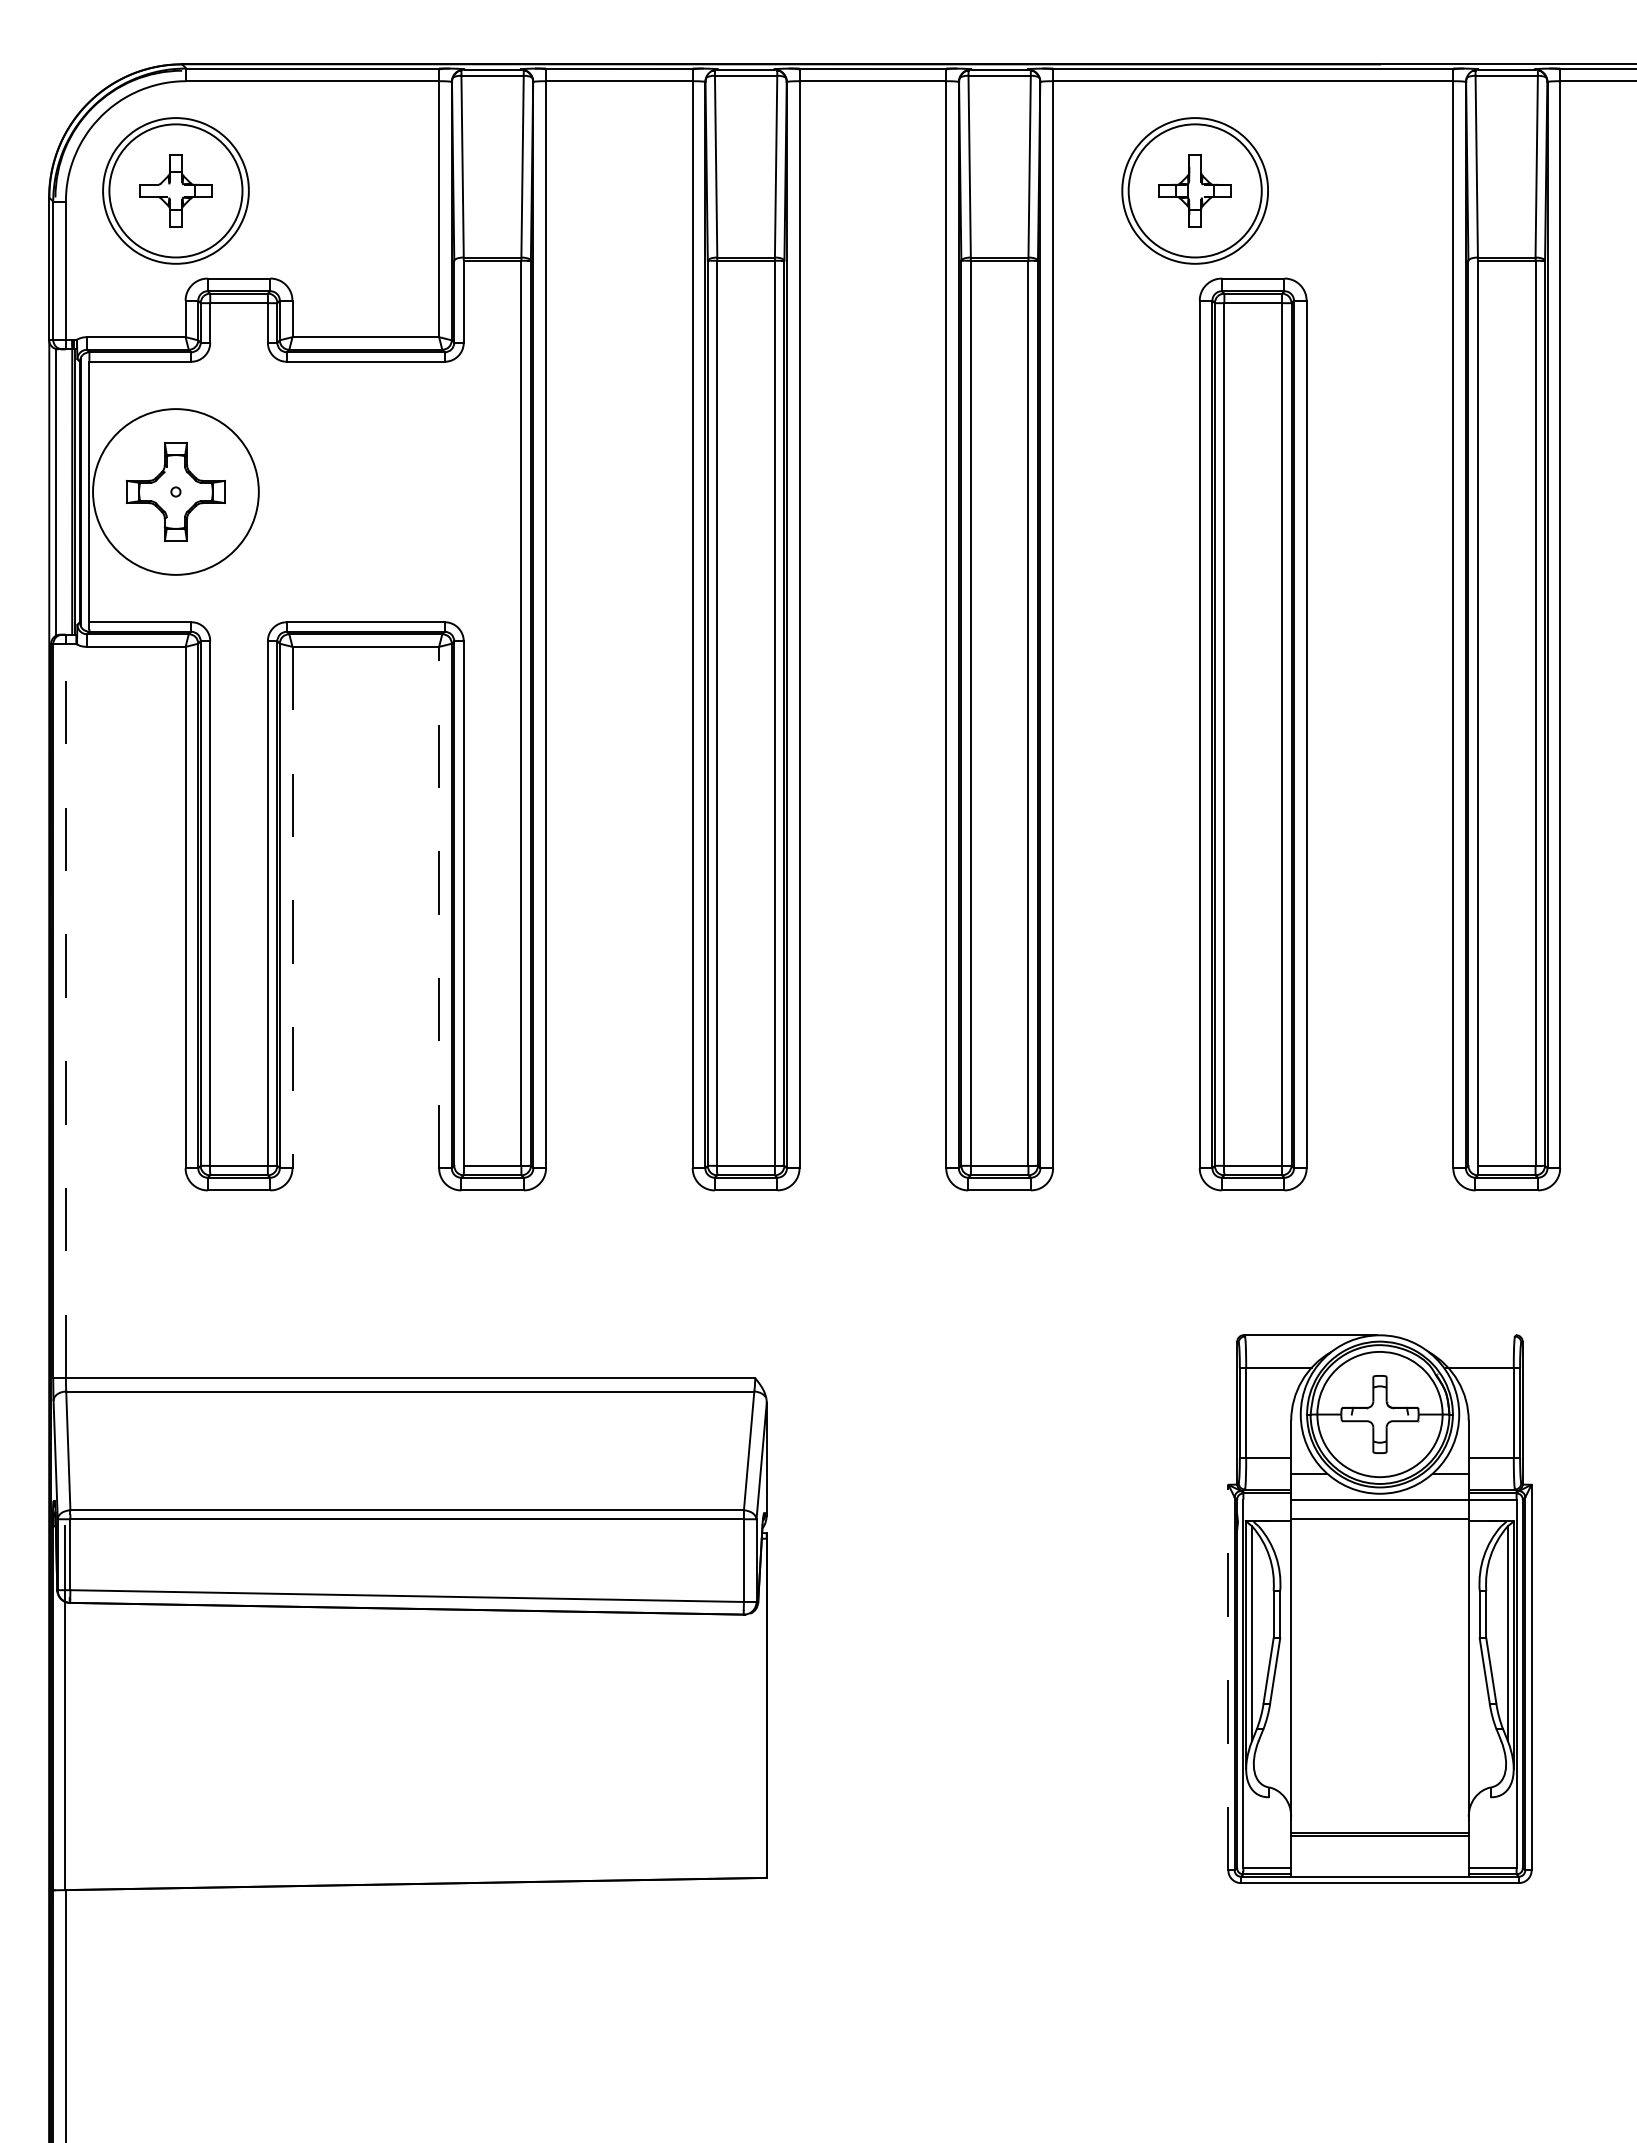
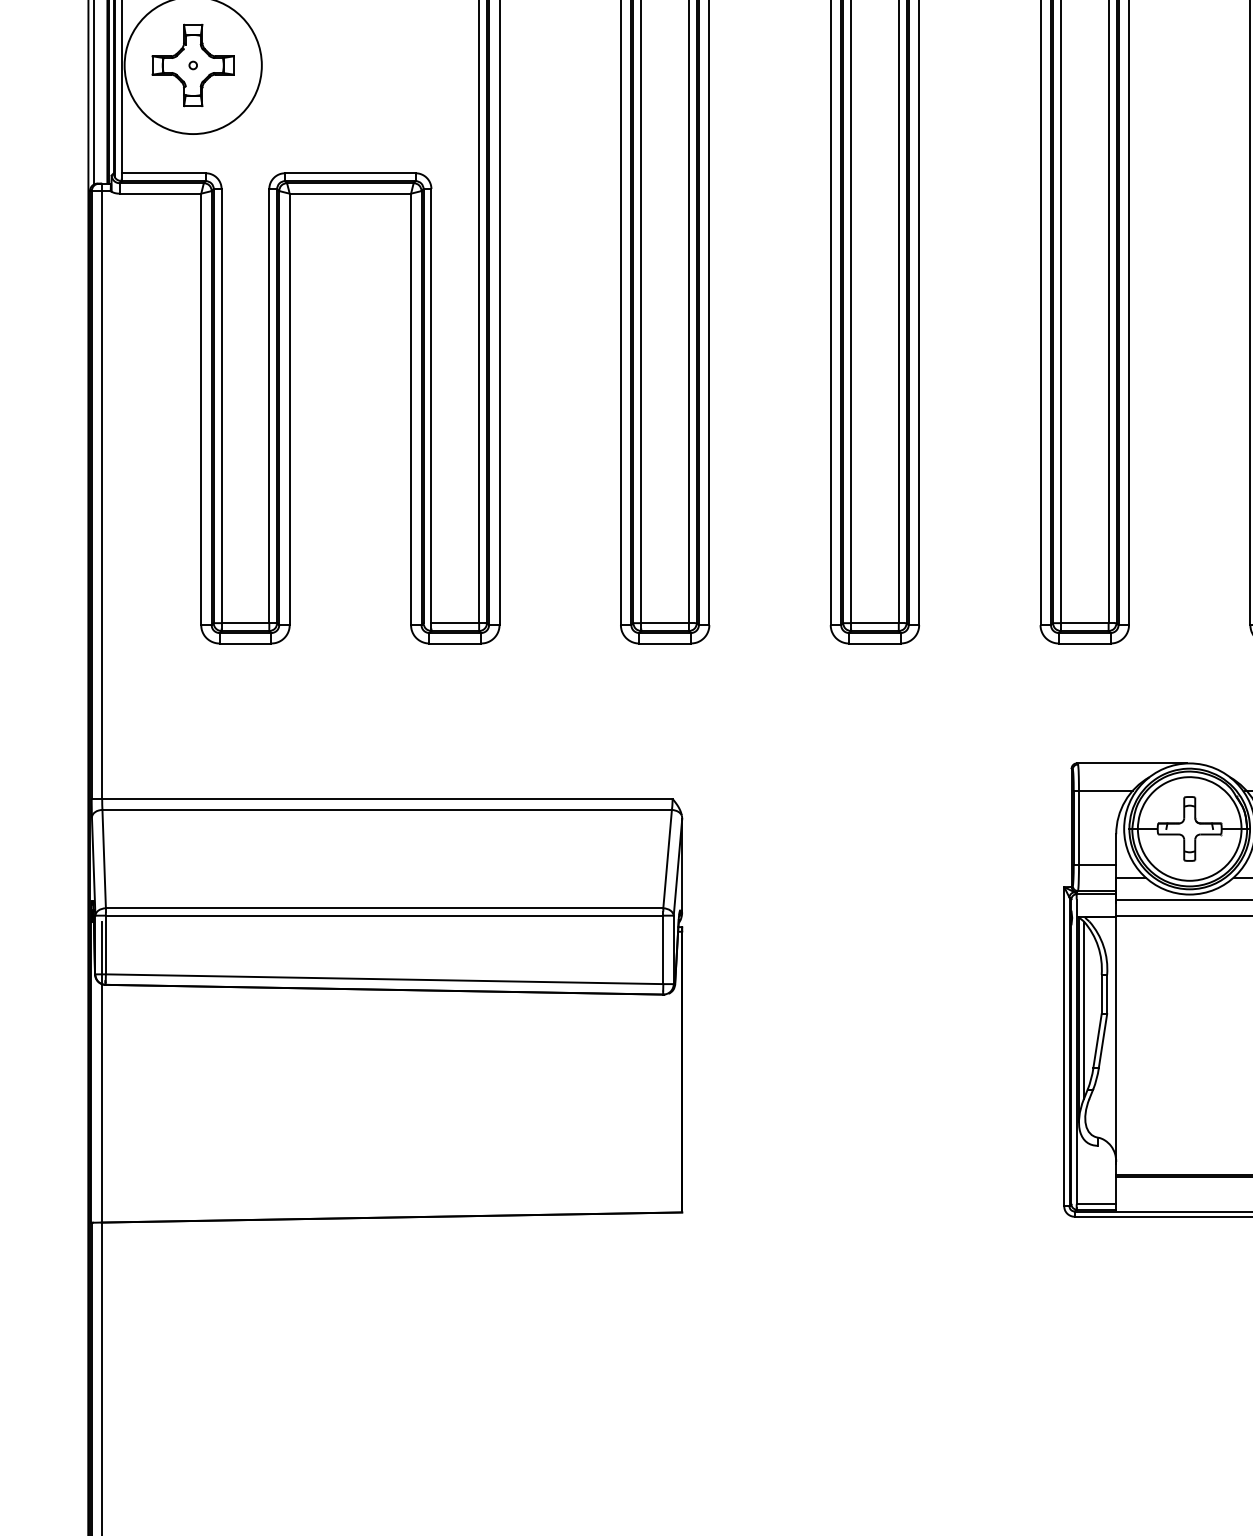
line: (292, 907) -> (289, 409), dashed -> solid
line: (439, 907) -> (411, 409), dashed -> solid
line: (65, 1011) -> (101, 495), dashed -> solid
line: (1228, 1677) -> (1064, 1046), dashed -> solid

